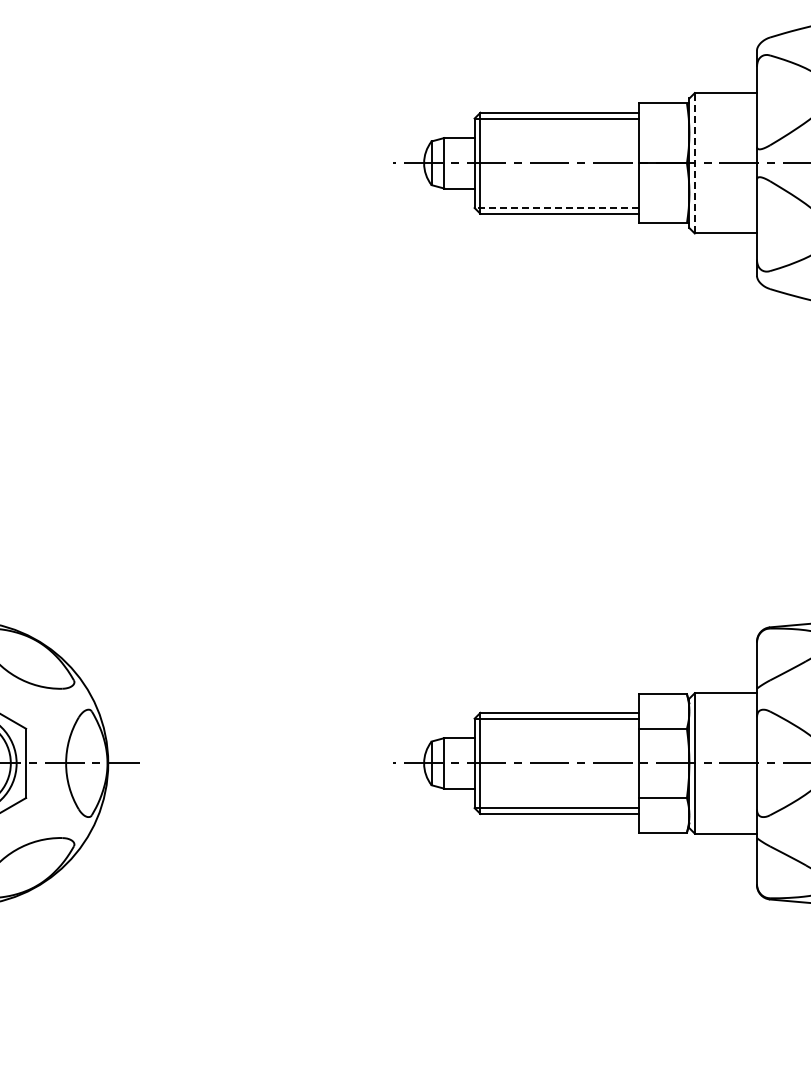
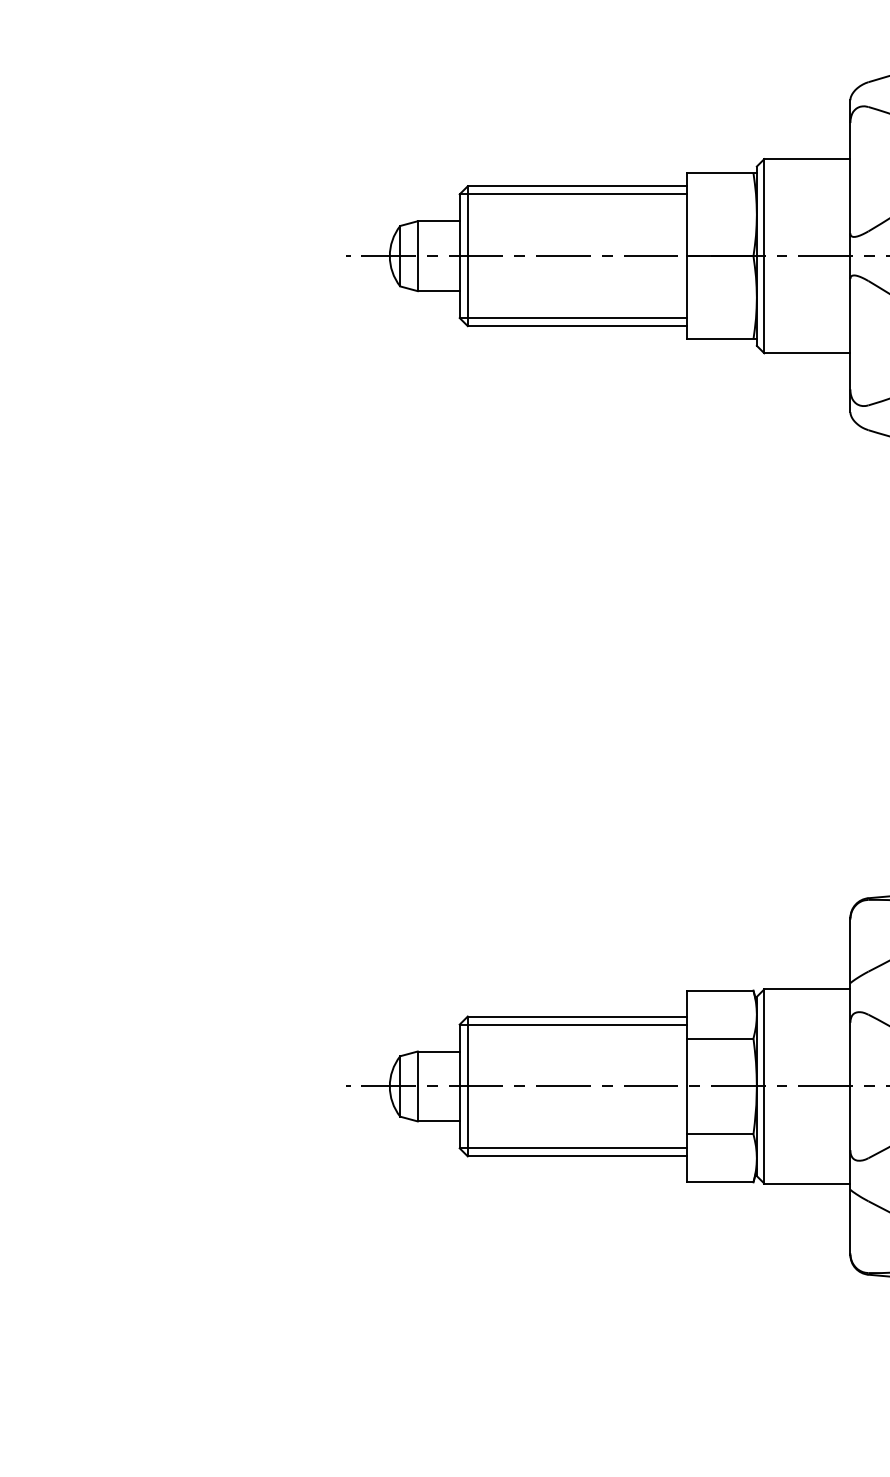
line: (694, 162) -> (763, 255), dashed -> solid
line: (556, 208) -> (572, 318), dashed -> solid

